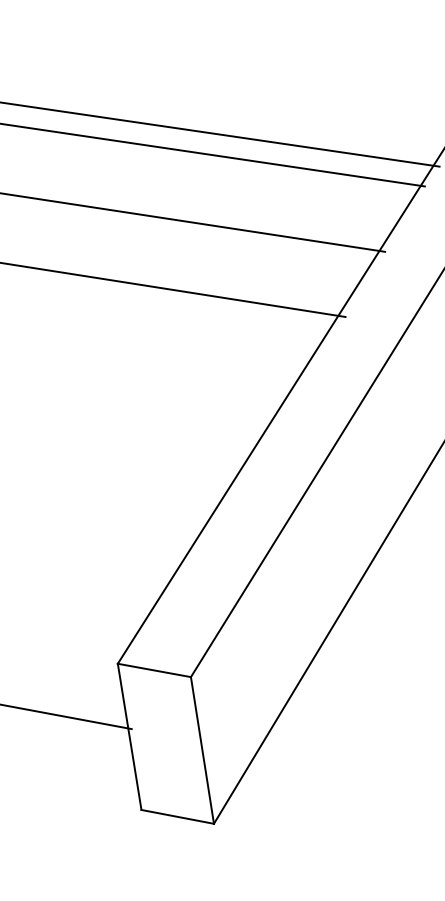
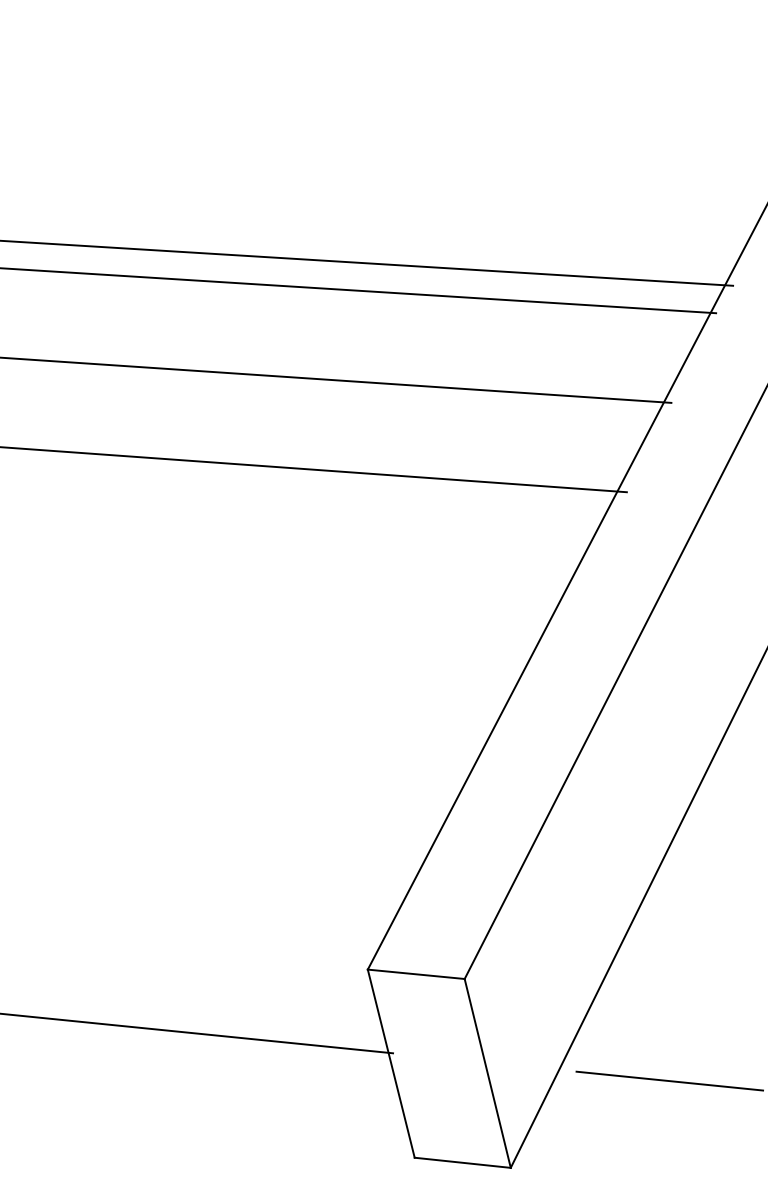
line: (340, 767) -> (669, 1080), added

